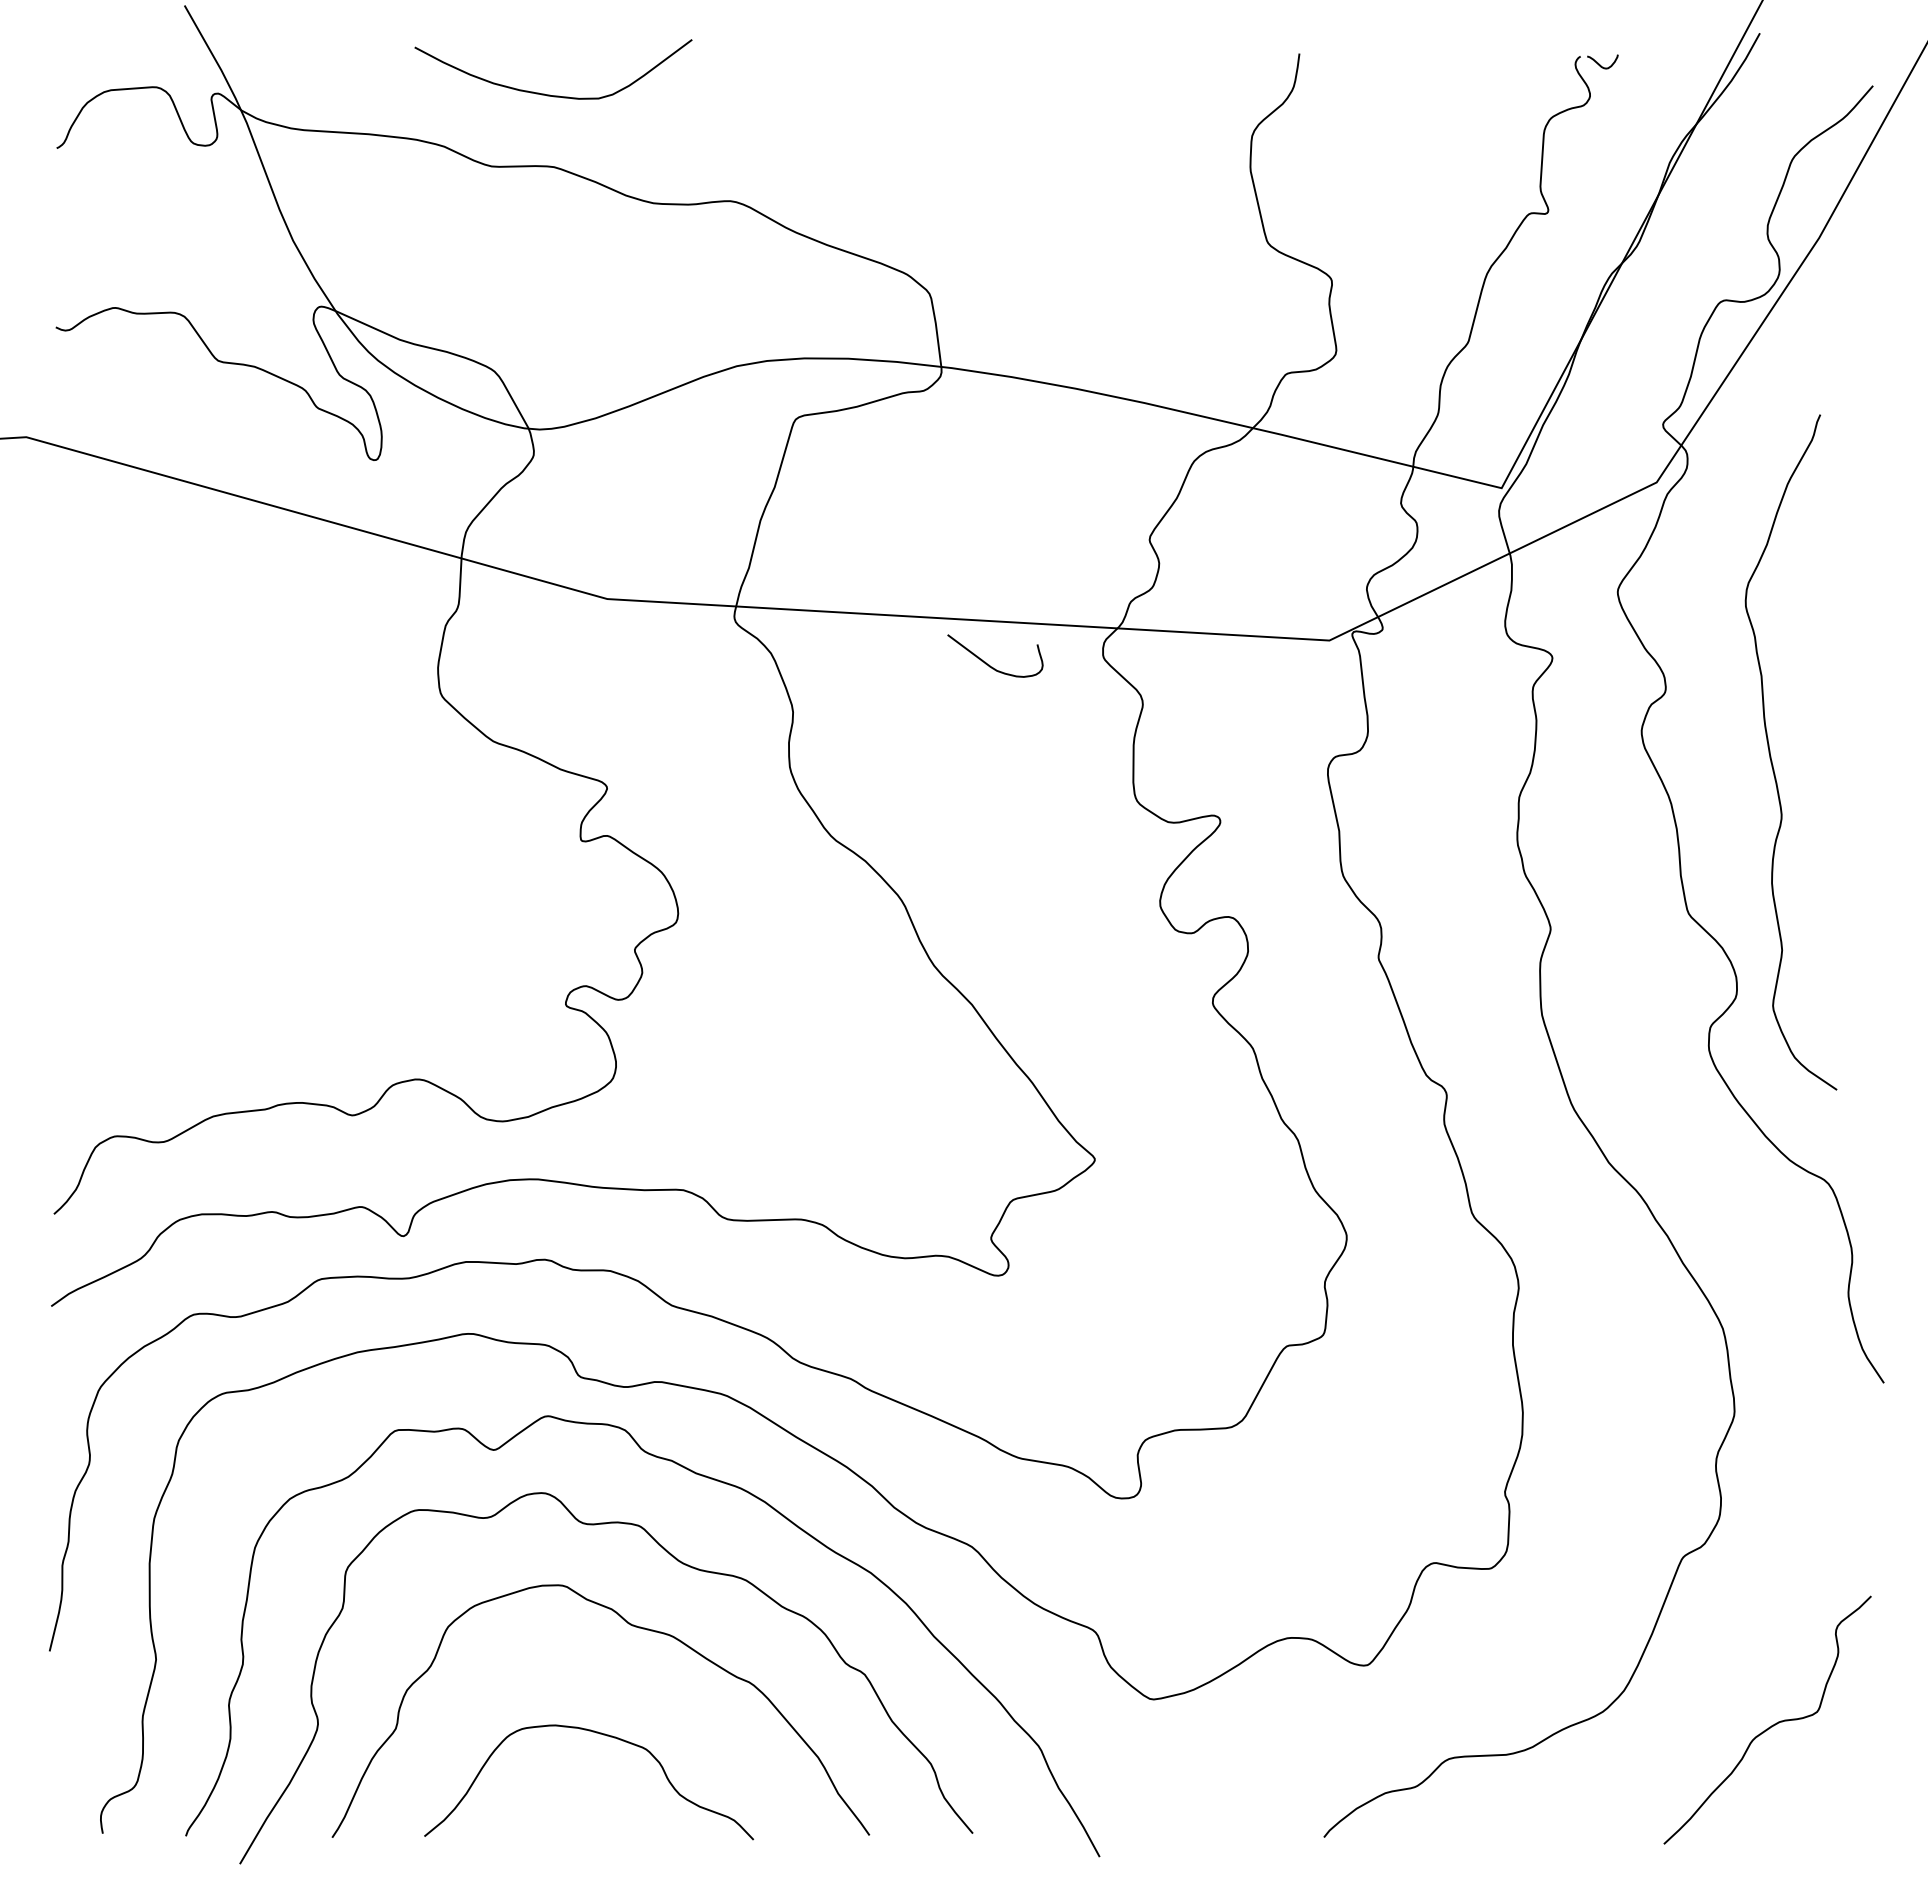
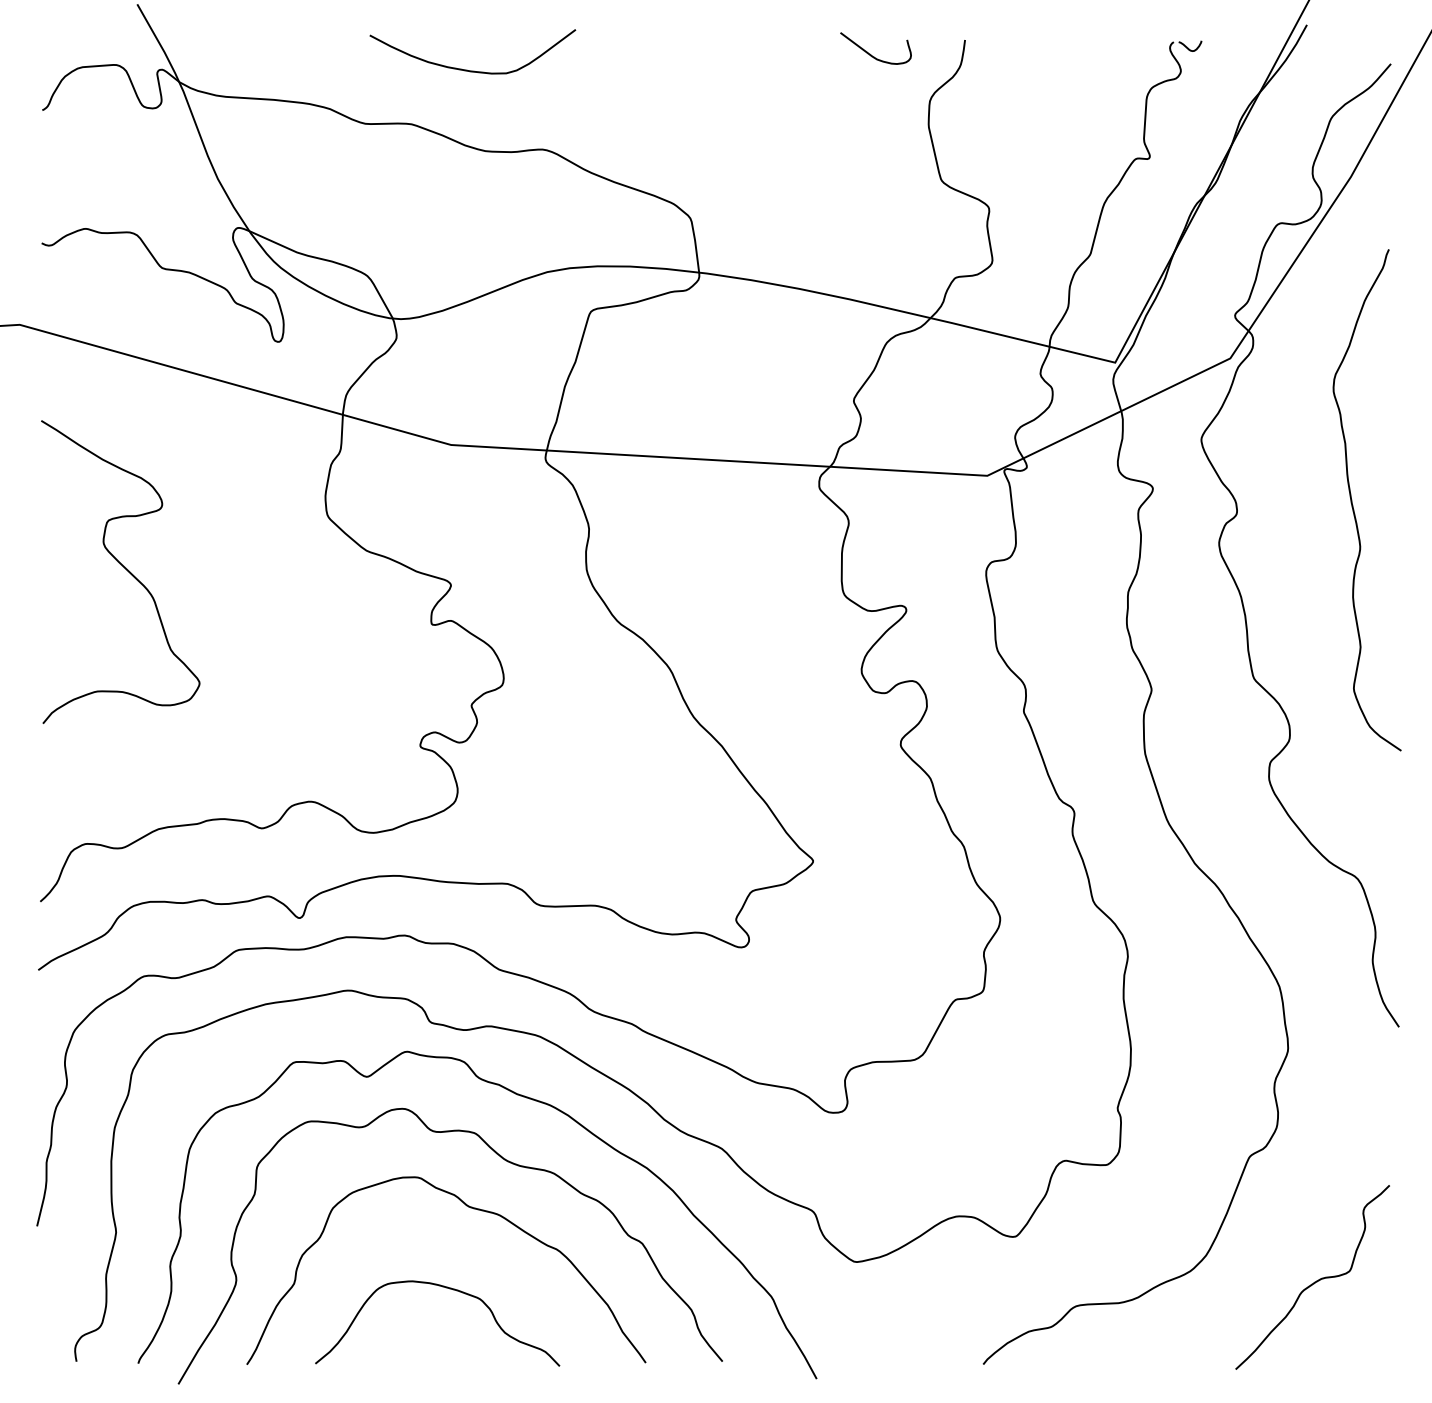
curve: (550, 94) -> (470, 70), moved
curve: (989, 664) -> (871, 54), moved
curve: (1771, 756) -> (1352, 503), moved
curve: (167, 765) -> (124, 568), added

